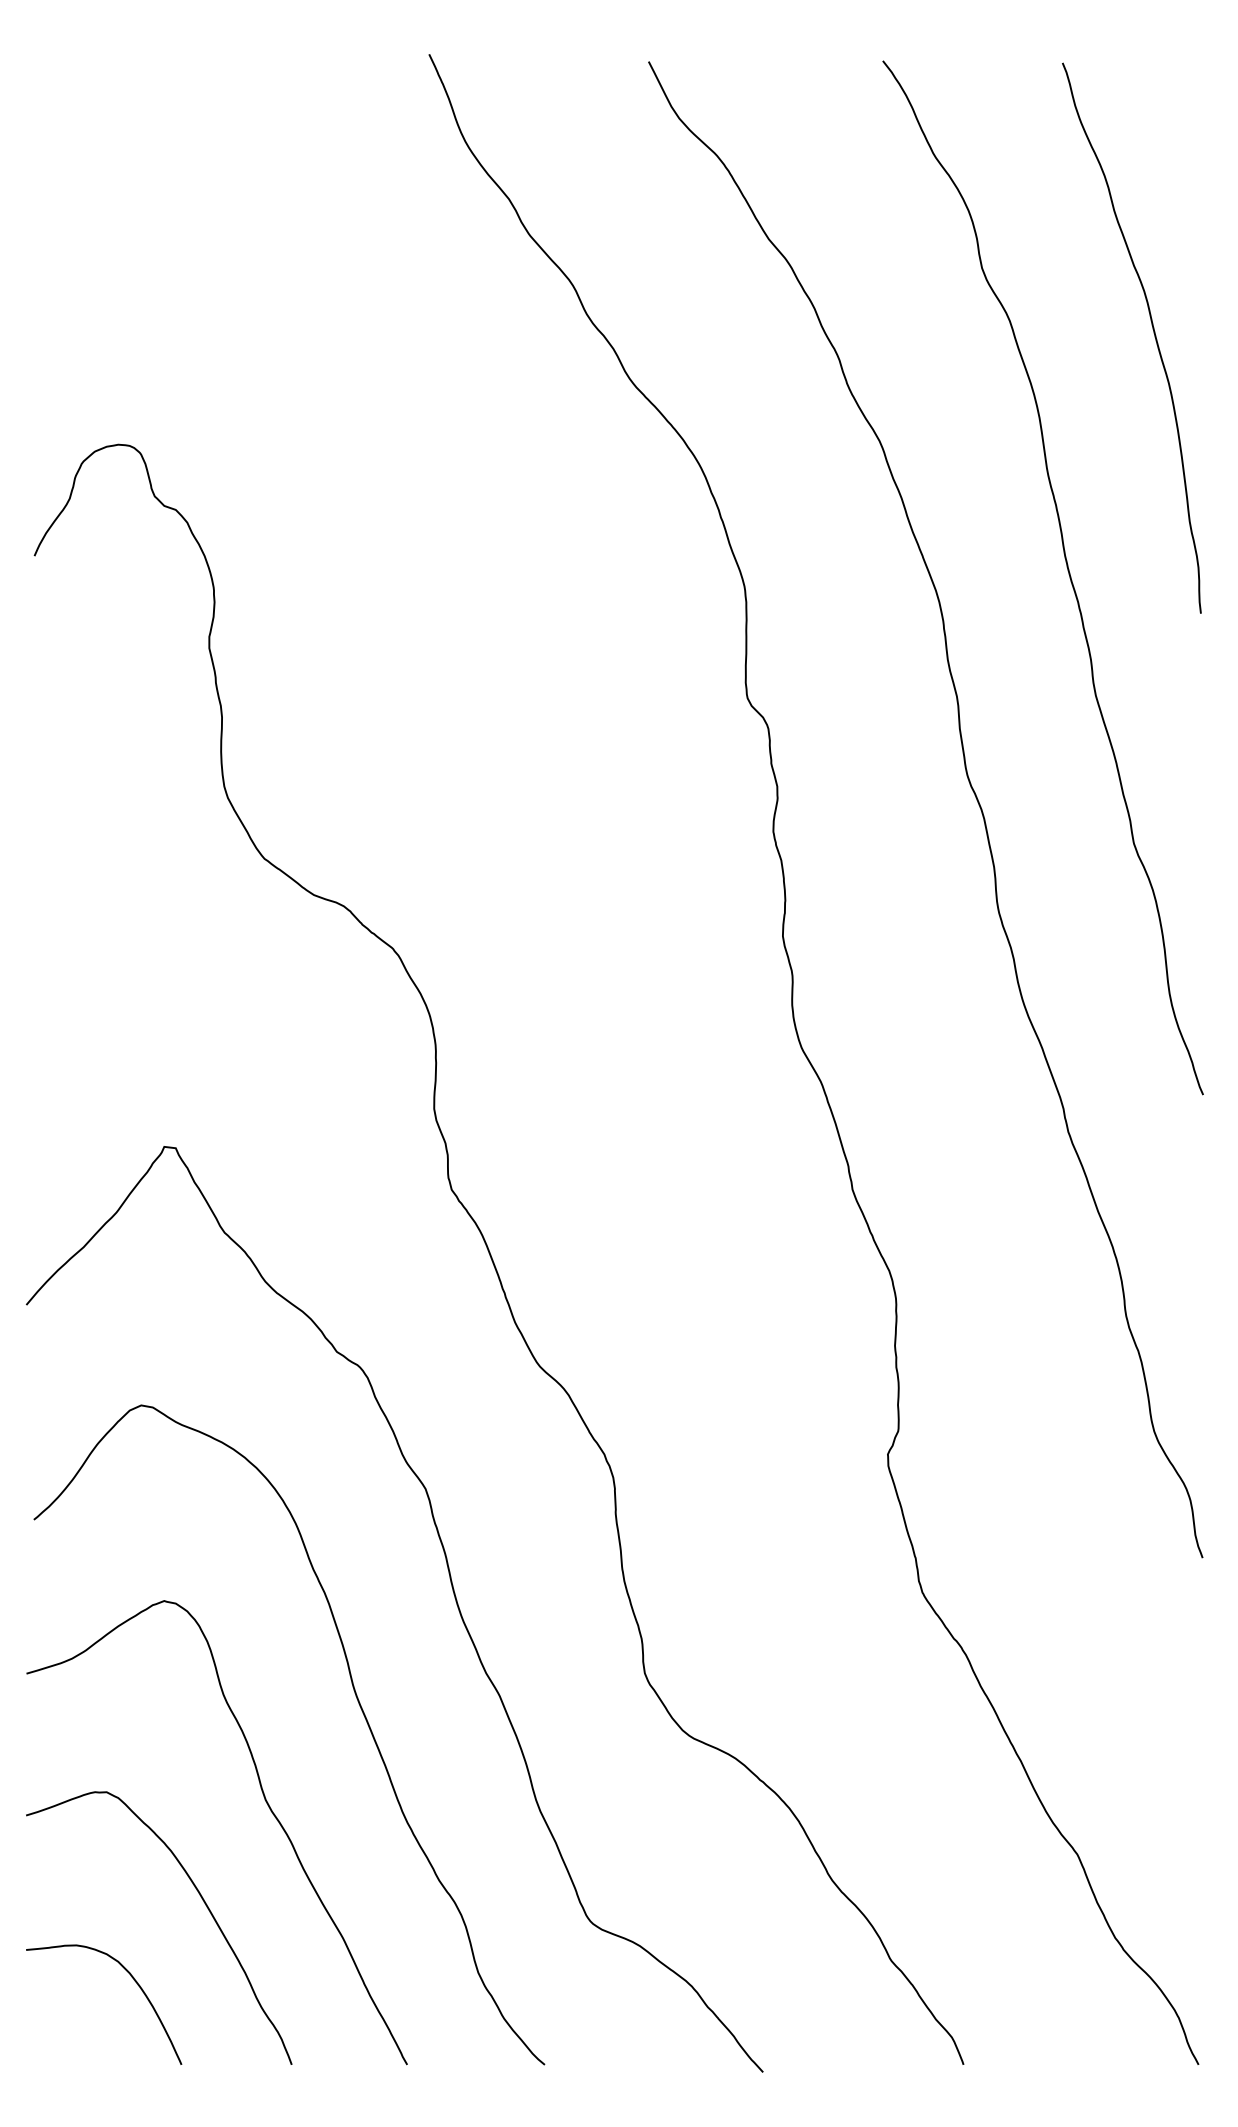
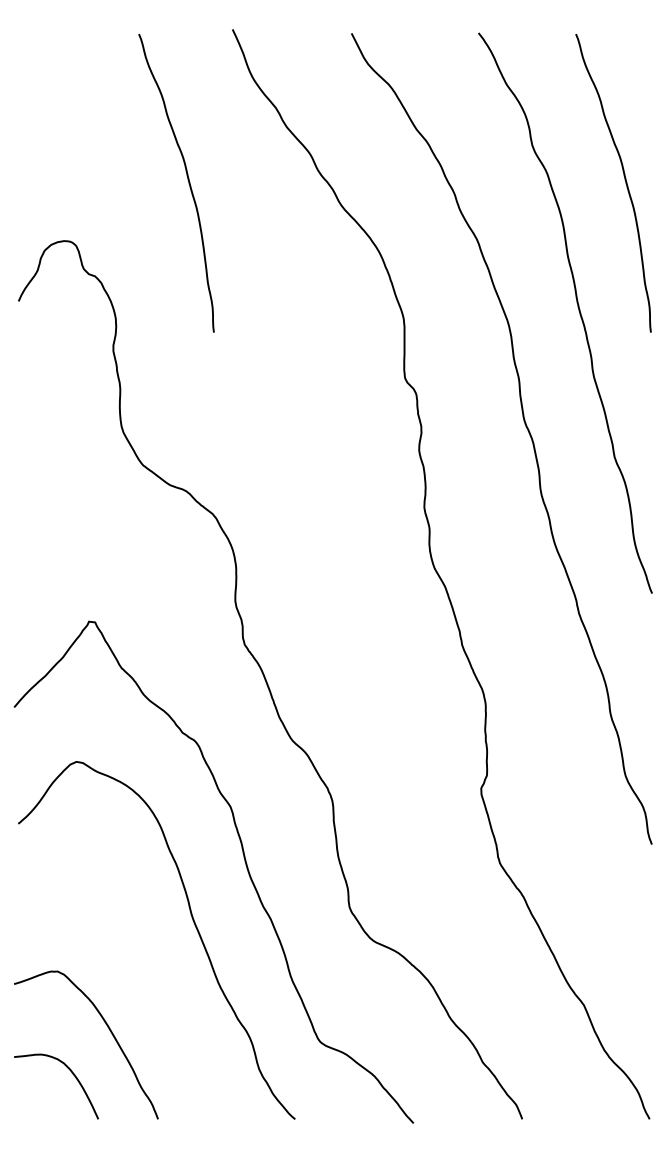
curve: (345, 332) -> (187, 180), added
curve: (264, 1803) -> (143, 977), removed

